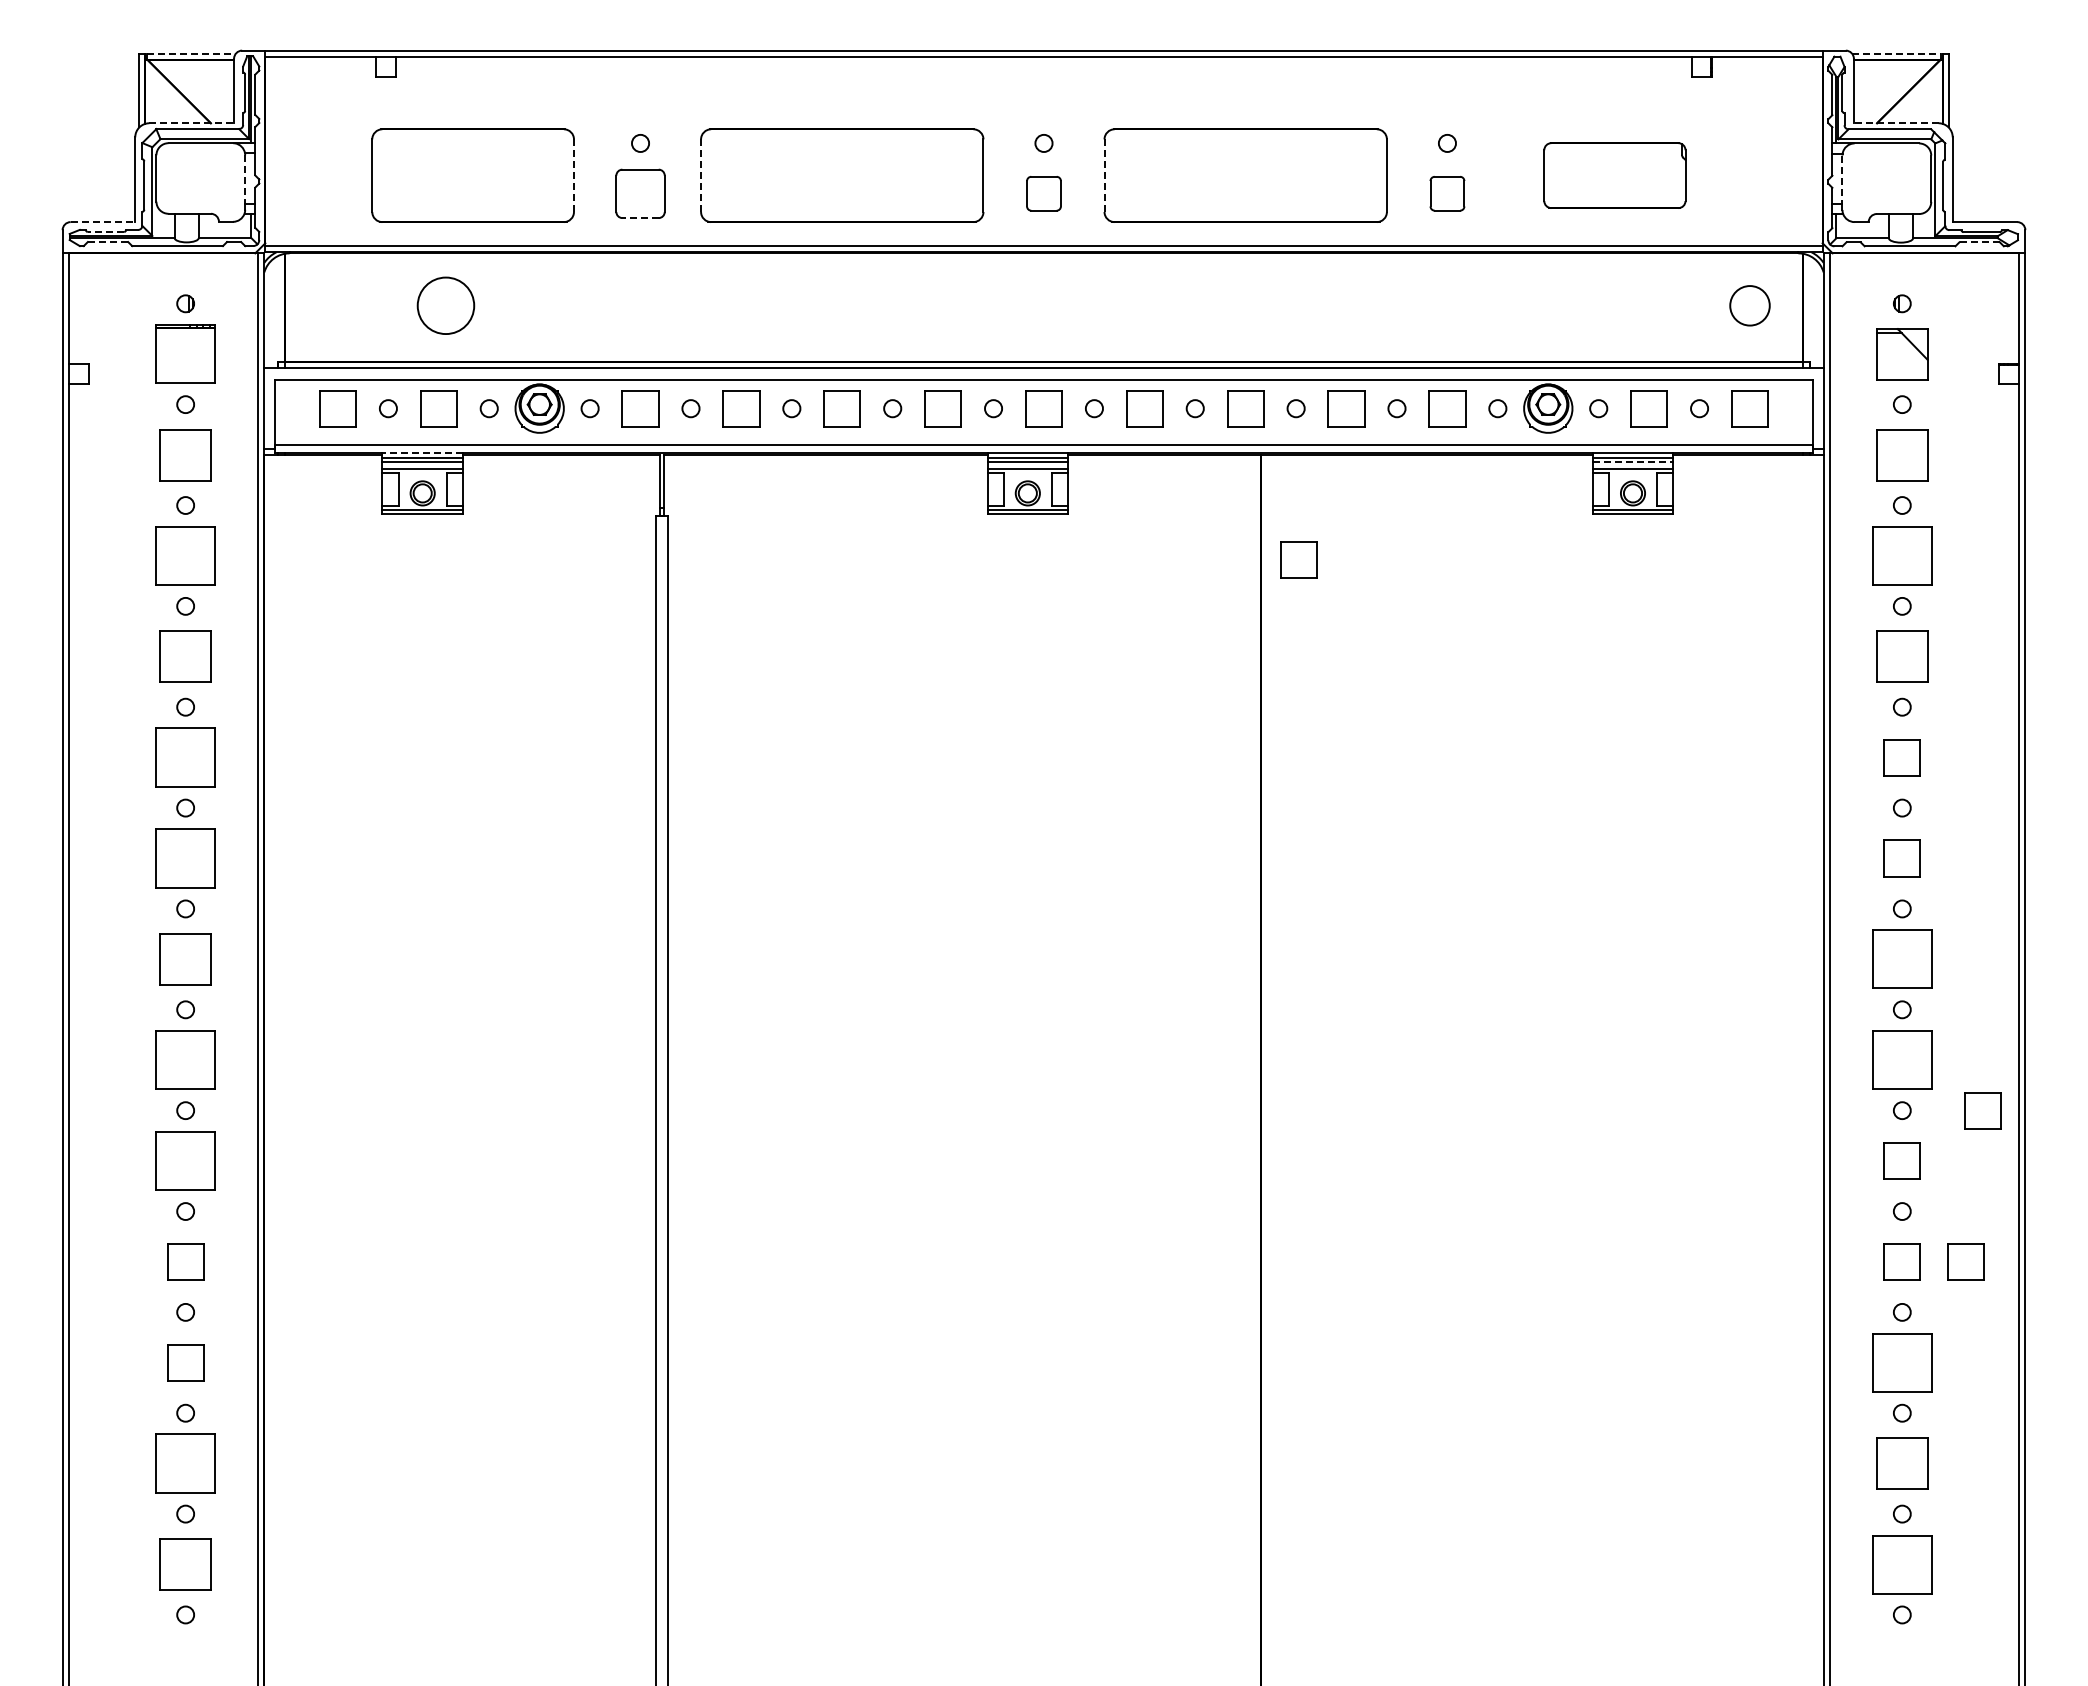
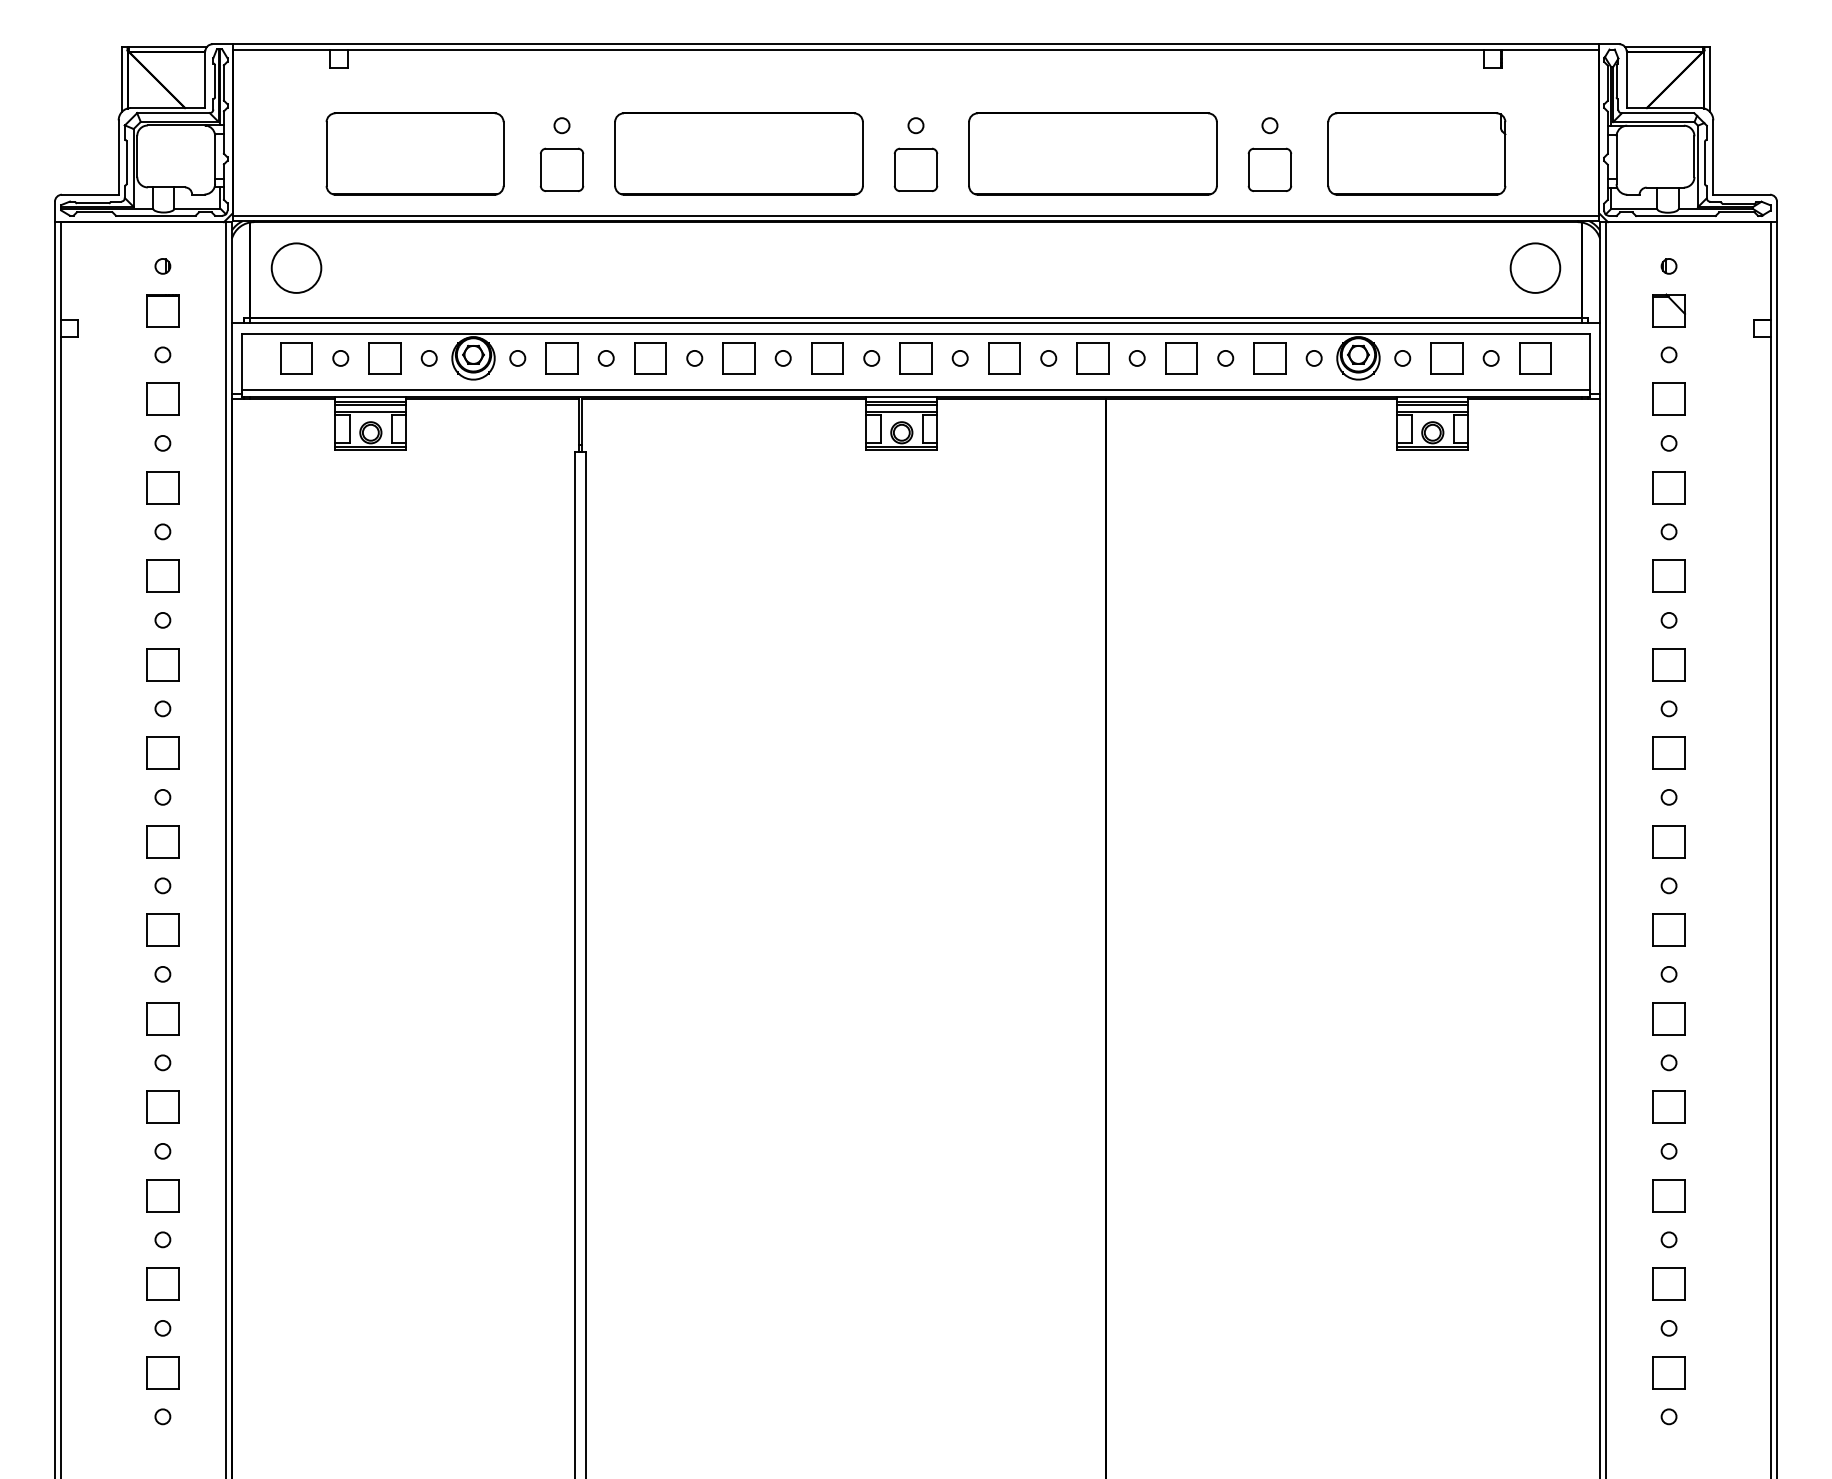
line: (192, 53) -> (168, 46), dashed -> solid
line: (1896, 53) -> (1663, 46), dashed -> solid
line: (192, 123) -> (168, 108), dashed -> solid
line: (1895, 123) -> (1663, 108), dashed -> solid
line: (573, 175) -> (503, 153), dashed -> solid
line: (701, 175) -> (615, 153), dashed -> solid
line: (1104, 175) -> (969, 153), dashed -> solid
part: (1614, 175) -> (1416, 153), size x1.43
line: (245, 180) -> (215, 158), dashed -> solid
line: (1842, 180) -> (1616, 158), dashed -> solid
part: (1043, 193) -> (915, 169), size x1.43
part: (1447, 193) -> (1270, 169), size x1.43
line: (640, 218) -> (561, 191), dashed -> solid
line: (103, 222) -> (90, 195), dashed -> solid
line: (105, 231) -> (92, 202), dashed -> solid
line: (108, 242) -> (95, 212), dashed -> solid
line: (1979, 242) -> (1736, 212), dashed -> solid
circle: (445, 305) -> (296, 267), moved
circle: (1749, 305) -> (1535, 267), size x1.43
part: (185, 353) -> (162, 310), size x0.62
part: (1902, 353) -> (1669, 310), size x0.71
line: (422, 453) -> (370, 397), dashed -> solid
part: (185, 454) -> (162, 398), size x0.71
part: (1901, 454) -> (1668, 398), size x0.71
line: (1633, 462) -> (1433, 405), dashed -> solid
part: (185, 555) -> (162, 487), size x0.62
part: (1901, 555) -> (1668, 487), size x0.62
part: (1298, 559) -> (1139, 490), removed
part: (185, 656) -> (162, 575), size x0.71
part: (1901, 656) -> (1668, 575), size x0.71
part: (185, 757) -> (162, 664), size x0.62
part: (185, 858) -> (162, 753), size x0.62
part: (185, 959) -> (162, 841), size x0.71
part: (1901, 959) -> (1668, 841), size x0.62
part: (185, 1059) -> (162, 929), size x0.62
part: (1901, 1059) -> (1668, 929), size x0.62
part: (1982, 1110) -> (1739, 974), removed
part: (185, 1160) -> (162, 1018), size x0.62
part: (1965, 1261) -> (1724, 1106), removed
part: (1901, 1362) -> (1668, 1195), size x0.62
part: (185, 1463) -> (162, 1283), size x0.62
part: (1901, 1463) -> (1668, 1283), size x0.71
part: (185, 1564) -> (162, 1372), size x0.71
part: (1901, 1564) -> (1668, 1372), size x0.62

